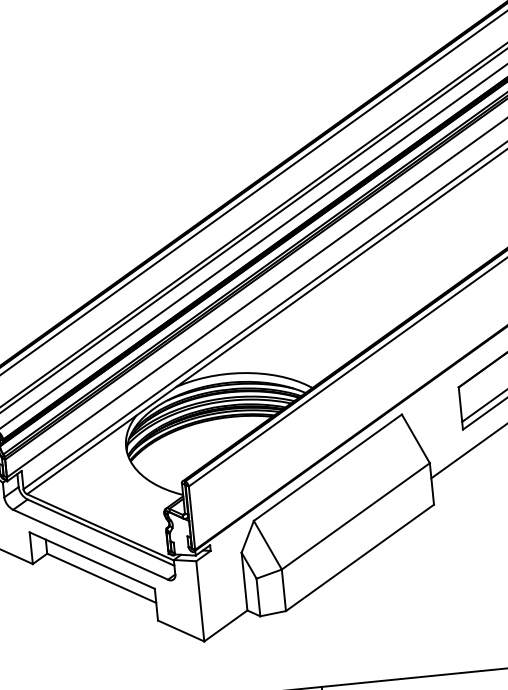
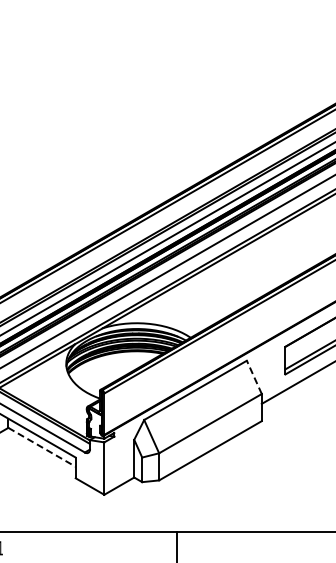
line: (415, 437) -> (254, 376), solid -> dashed
line: (102, 578) -> (42, 447), solid -> dashed

